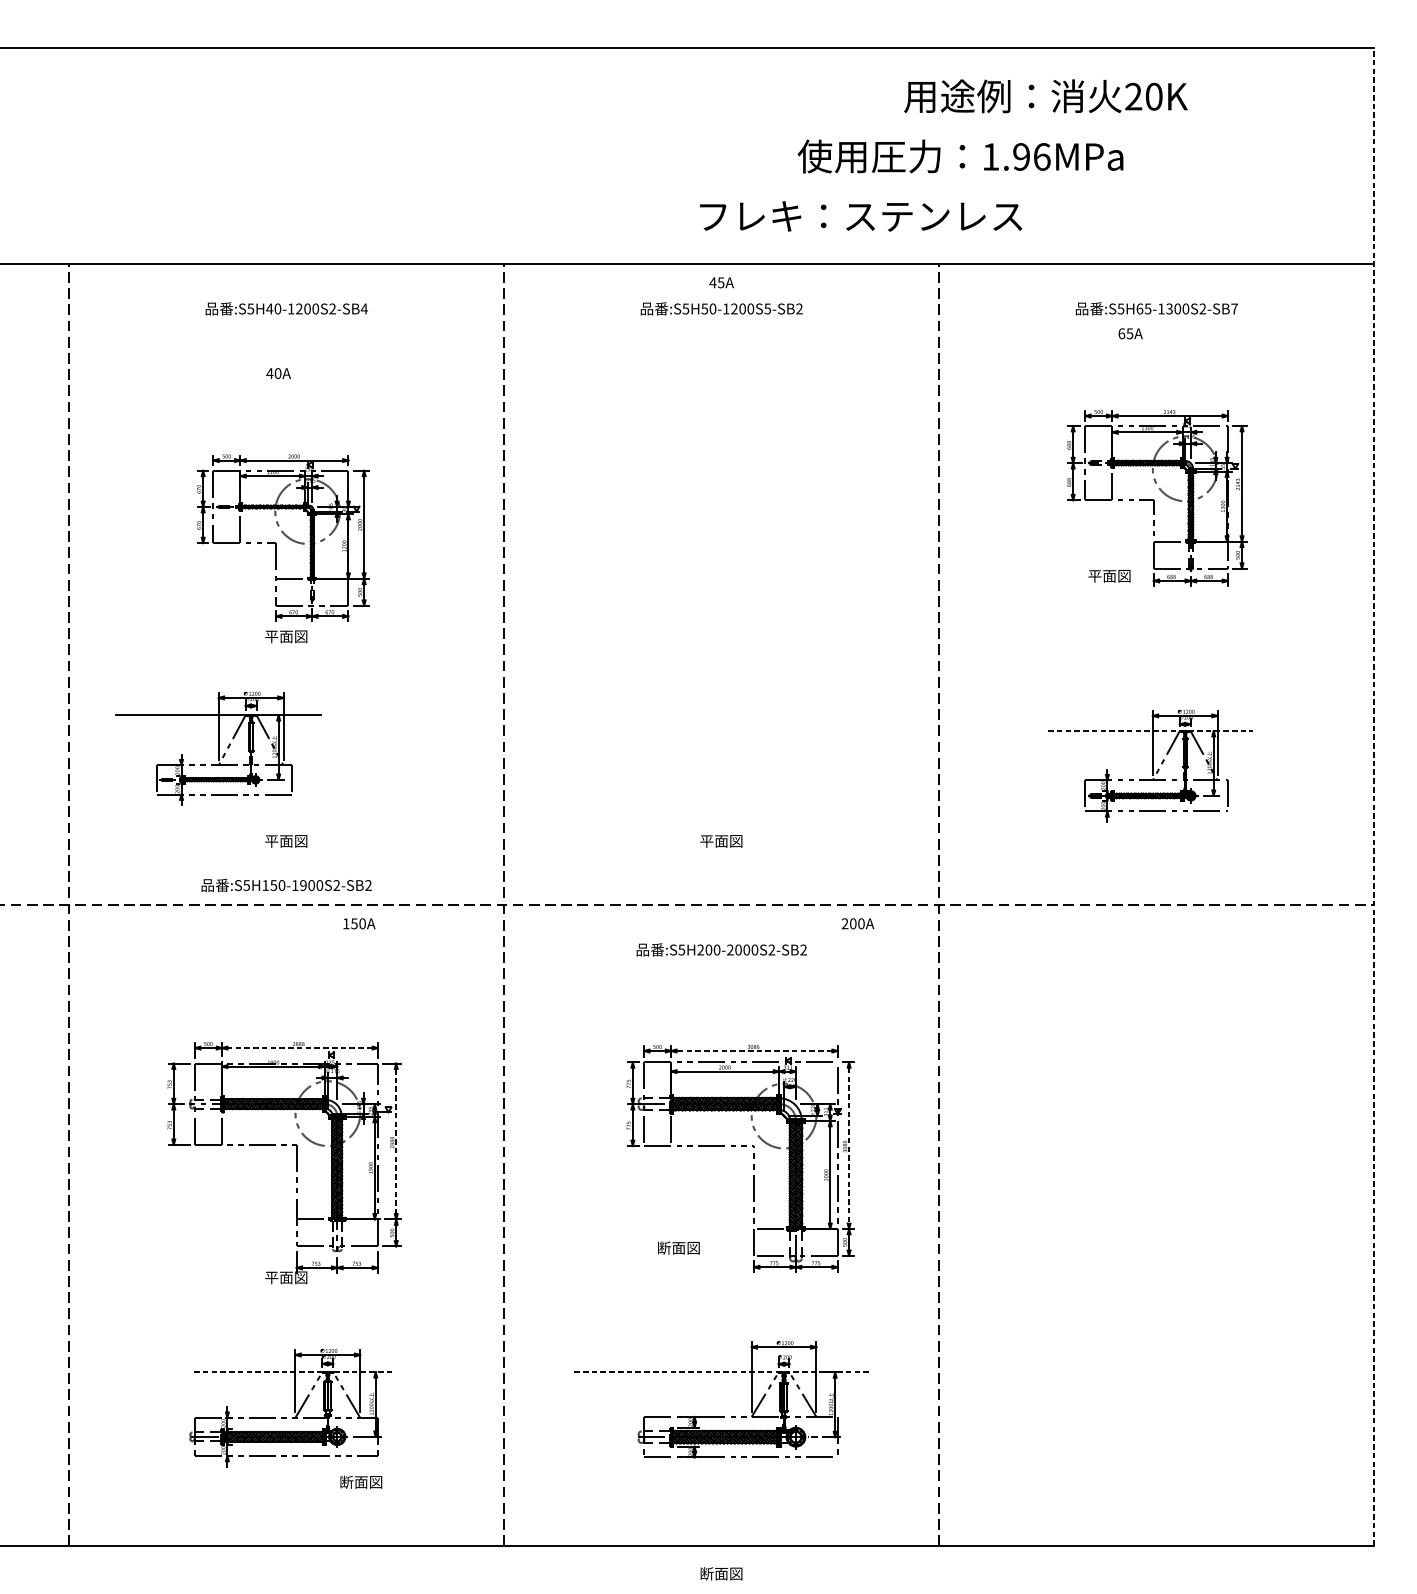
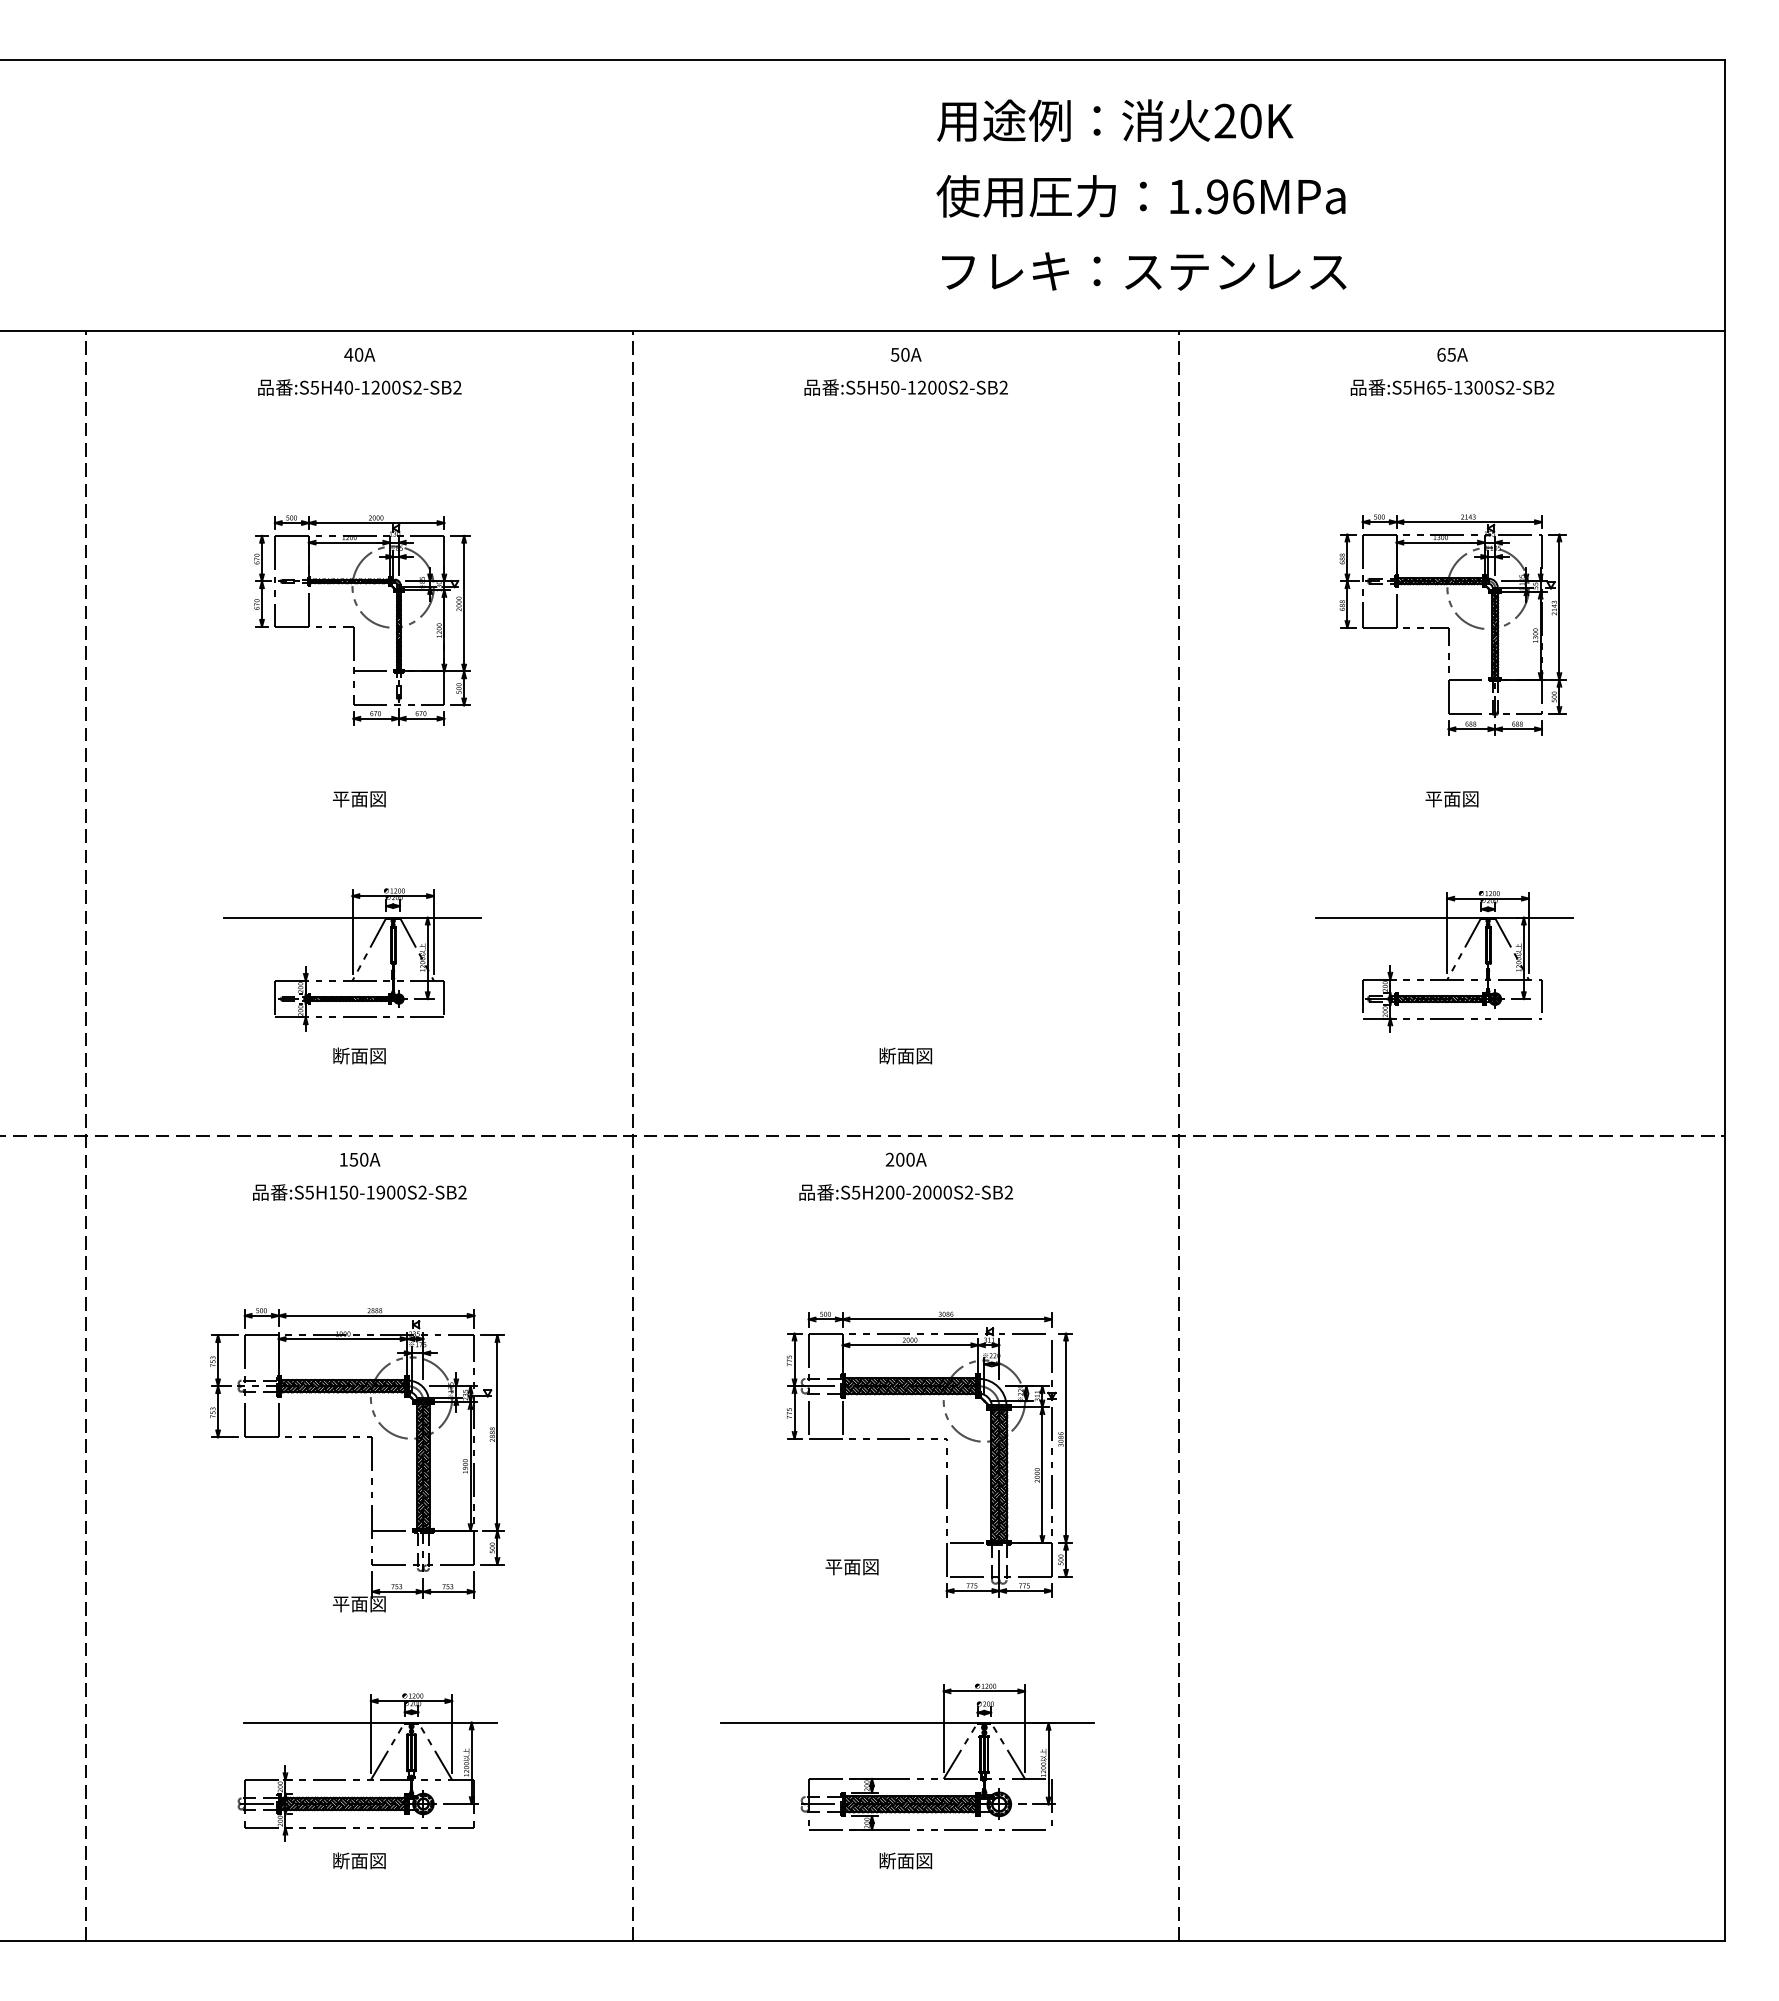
text: (1046, 96) -> (1115, 120), moved
text: (960, 156) -> (1140, 196), moved
text: (861, 216) -> (1144, 271), moved
text: (716, 282) -> (899, 354), 45A -> 50A
text: (363, 308) -> (456, 387), :S5H40-1200S2-SB4 -> :S5H40-1200S2-SB2
text: (767, 308) -> (963, 387), :S5H50-1200S5-SB2 -> :S5H50-1200S2-SB2
text: (1234, 308) -> (1550, 387), :S5H65-1300S2-SB7 -> :S5H65-1300S2-SB2
text: (1130, 333) -> (1452, 354), moved
text: (278, 373) -> (359, 354), moved
part: (283, 538) -> (362, 620), moved
text: (1109, 576) -> (1451, 799), moved
line: (1150, 730) -> (1444, 917), dashed -> solid
part: (218, 748) -> (352, 959), moved
line: (1374, 797) -> (1725, 1000), dashed -> solid
text: (271, 840) -> (340, 1055), 平面図 -> 断面図
text: (706, 840) -> (887, 1055), 平面図 -> 断面図
text: (286, 885) -> (359, 1192), moved
text: (359, 923) -> (360, 1159), moved
text: (857, 923) -> (905, 1159), moved
line: (299, 1047) -> (376, 1315), dashed -> solid
line: (754, 1051) -> (947, 1319), dashed -> solid
line: (396, 1141) -> (497, 1433), dashed -> solid
line: (849, 1145) -> (1066, 1438), dashed -> solid
text: (663, 1247) -> (833, 1566), 断面図 -> 平面図
line: (295, 1372) -> (370, 1722), dashed -> solid
line: (722, 1372) -> (907, 1723), dashed -> solid
text: (361, 1481) -> (359, 1860), moved
text: (721, 1573) -> (905, 1860), moved

